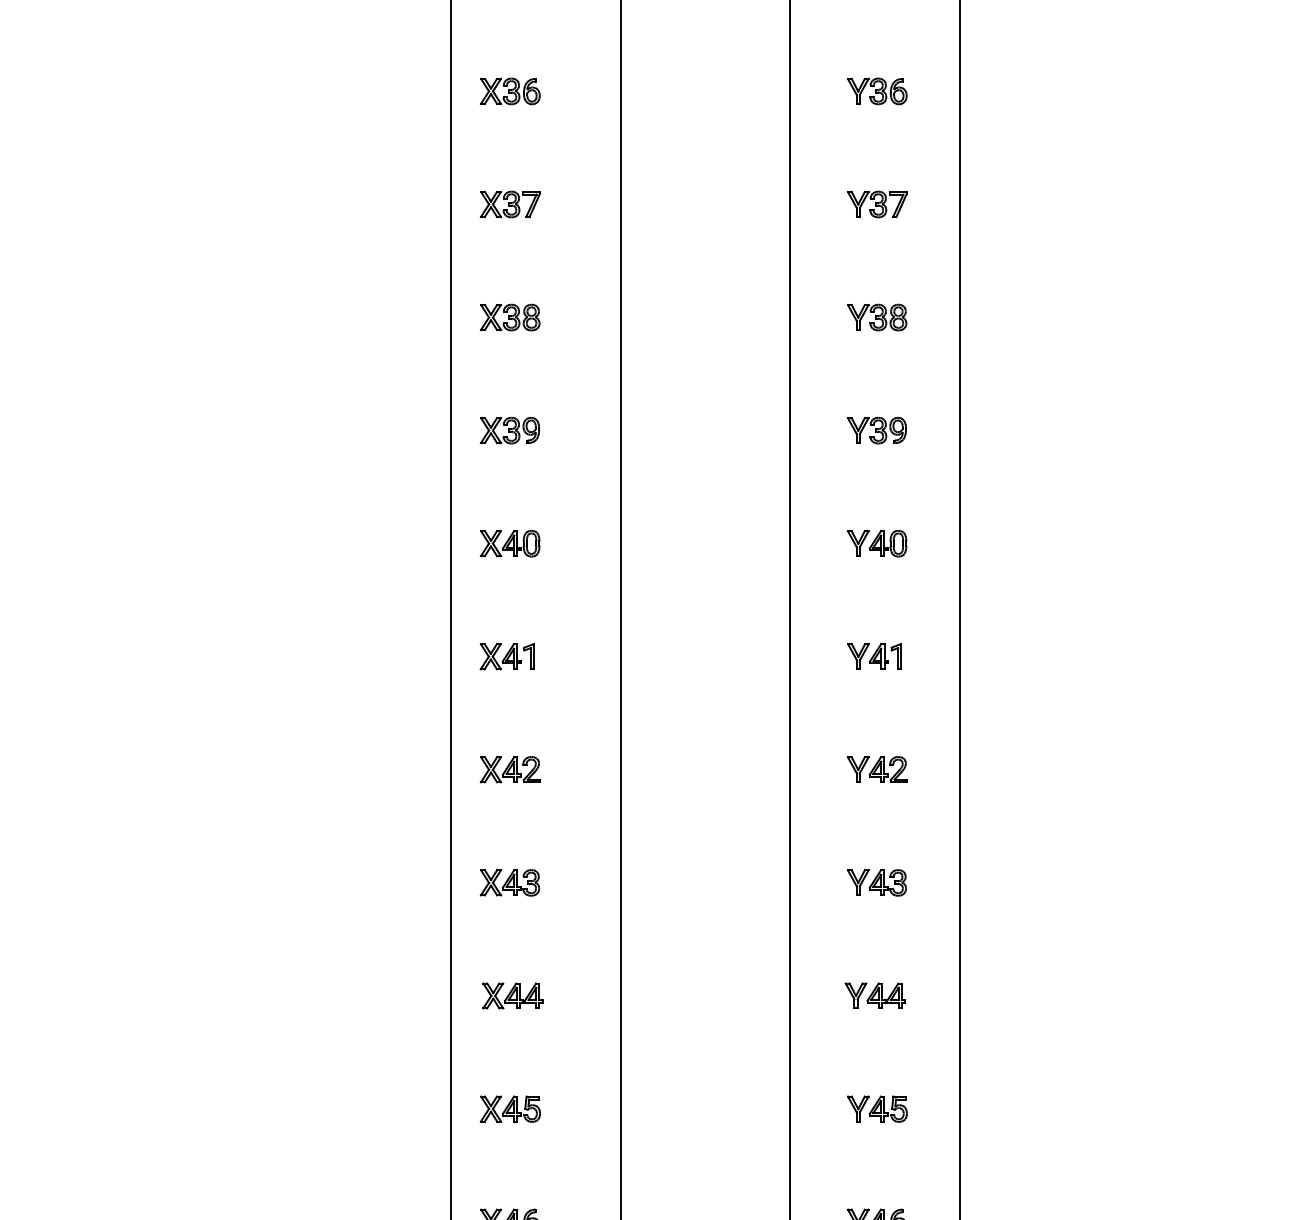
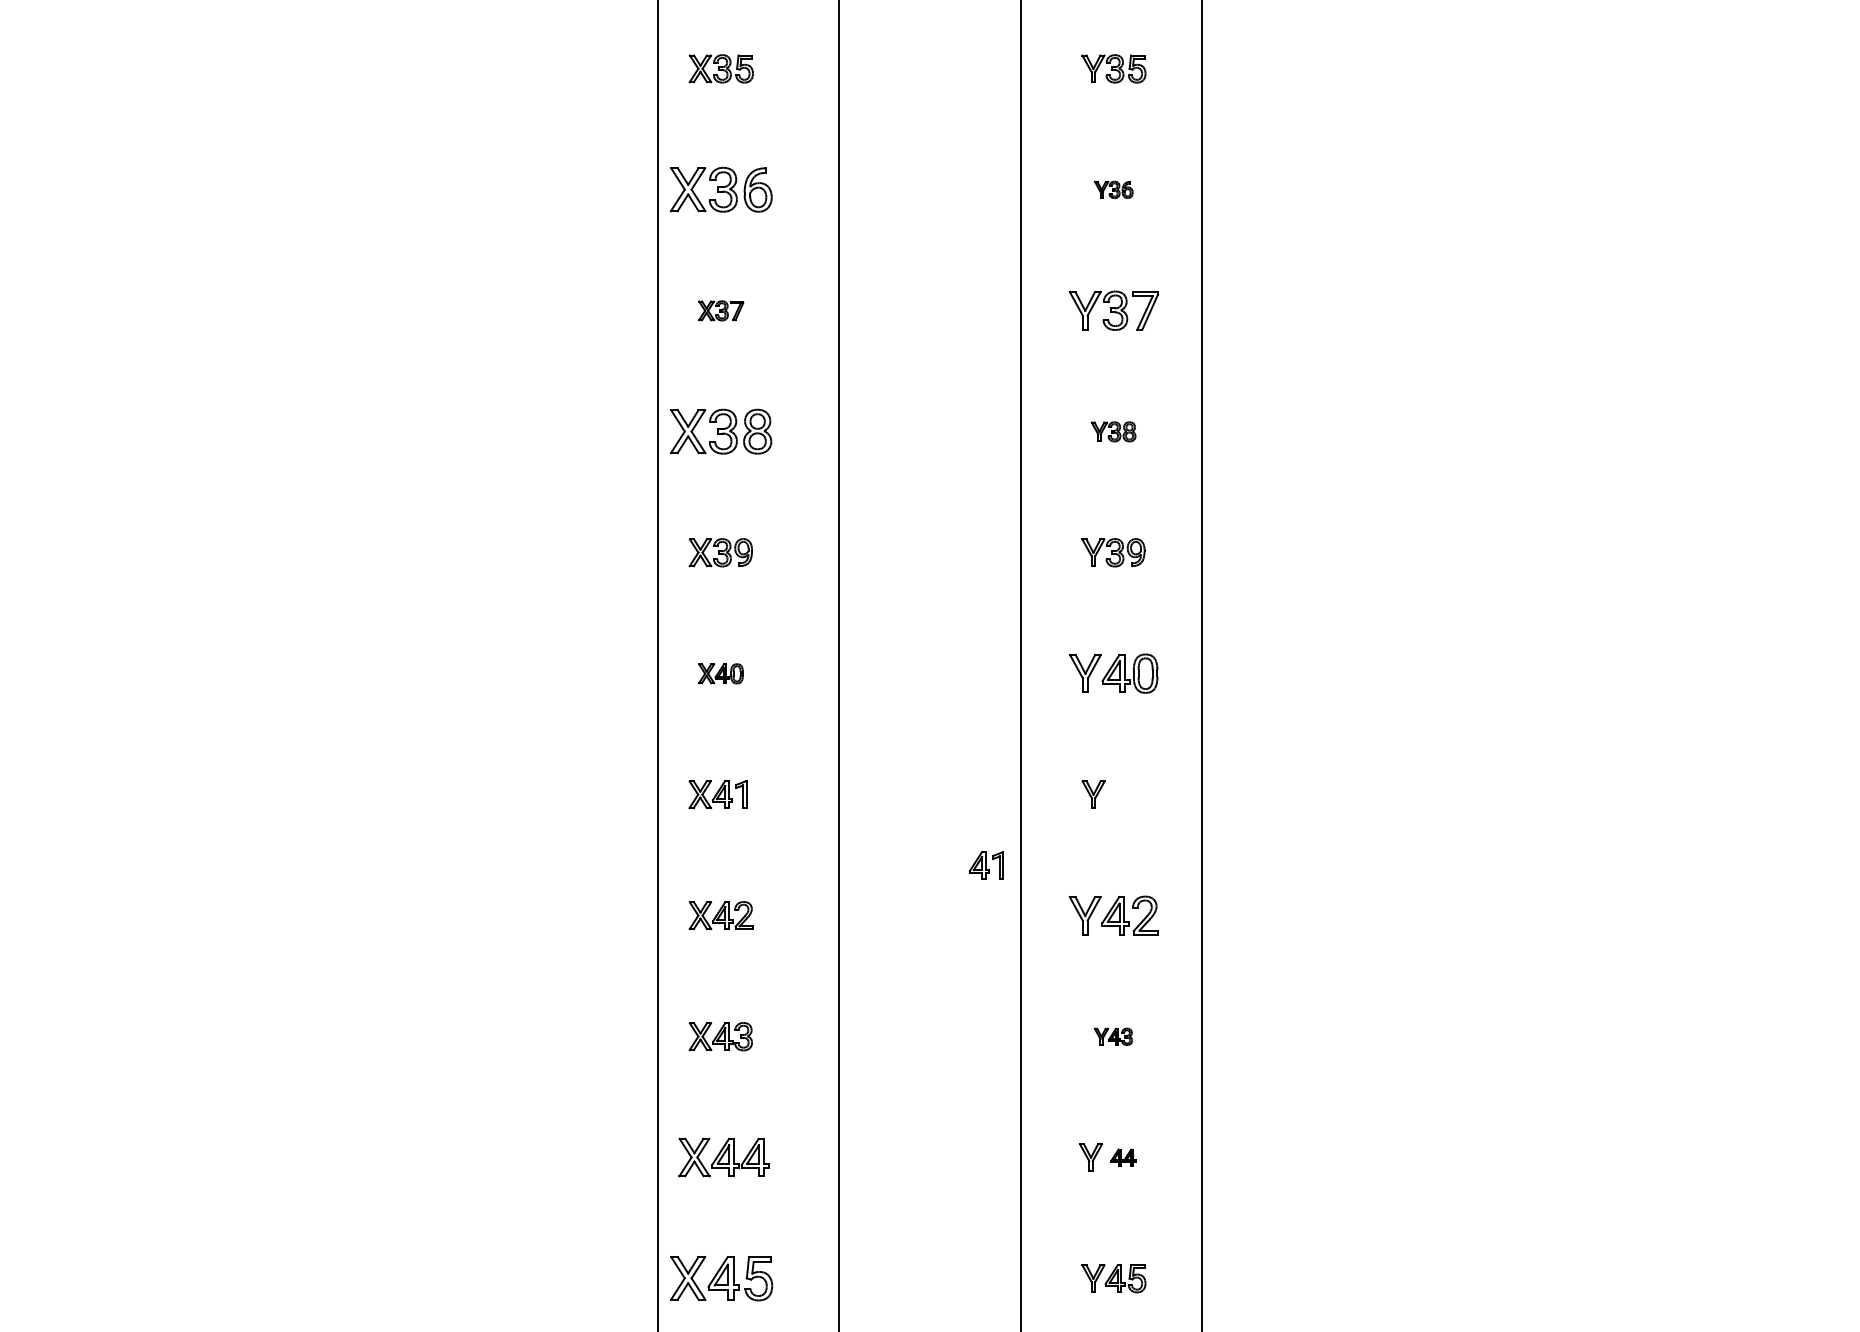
part: (509, 91) -> (720, 189), size x1.6
part: (877, 91) -> (1113, 189), size x0.6
part: (509, 204) -> (720, 310), size x0.7
part: (877, 204) -> (1113, 310), size x1.4
part: (509, 317) -> (720, 431), size x1.6
part: (877, 317) -> (1113, 431), size x0.7
part: (509, 543) -> (720, 673), size x0.7
part: (877, 543) -> (1113, 673), size x1.4
part: (885, 656) -> (986, 865), moved
part: (877, 769) -> (1113, 915), size x1.4
part: (877, 882) -> (1113, 1036), size x0.6
part: (512, 995) -> (723, 1157), size x1.4
part: (886, 995) -> (1123, 1157), size x0.6
part: (509, 1108) -> (720, 1278), size x1.6

